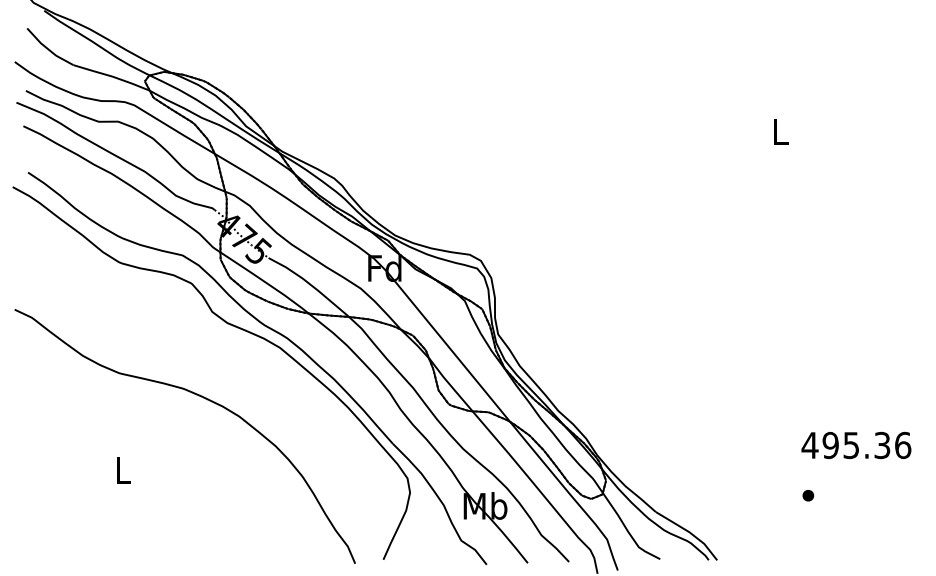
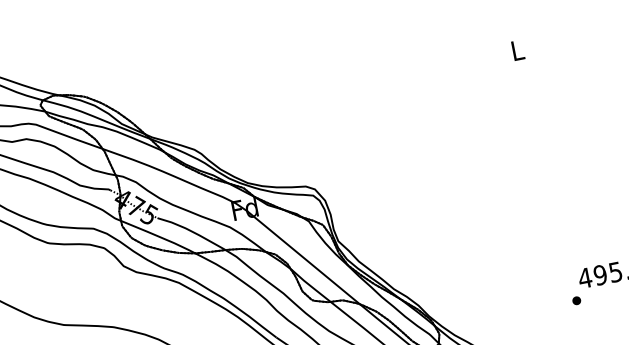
part: (808, 495) -> (576, 300), moved

